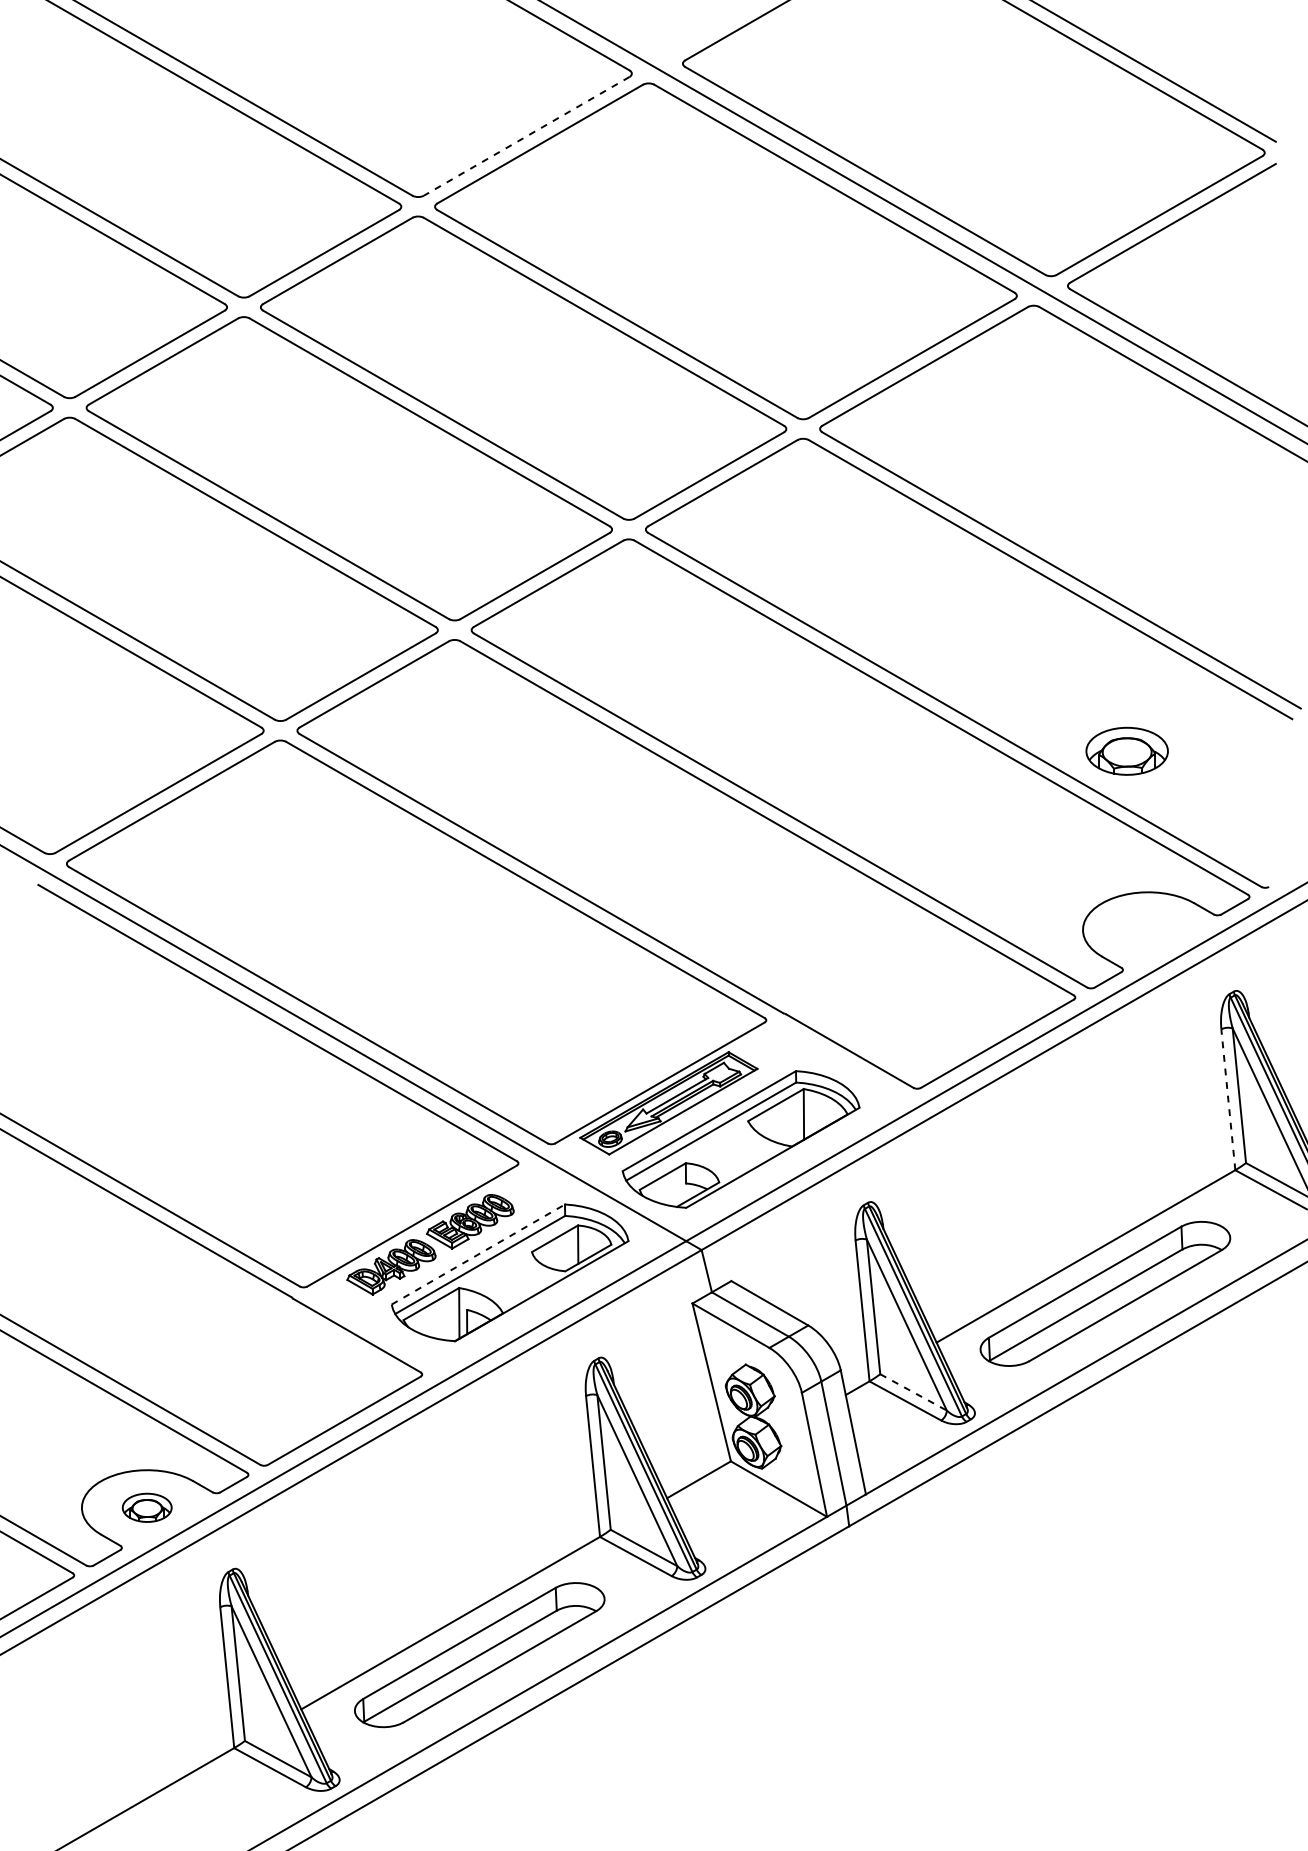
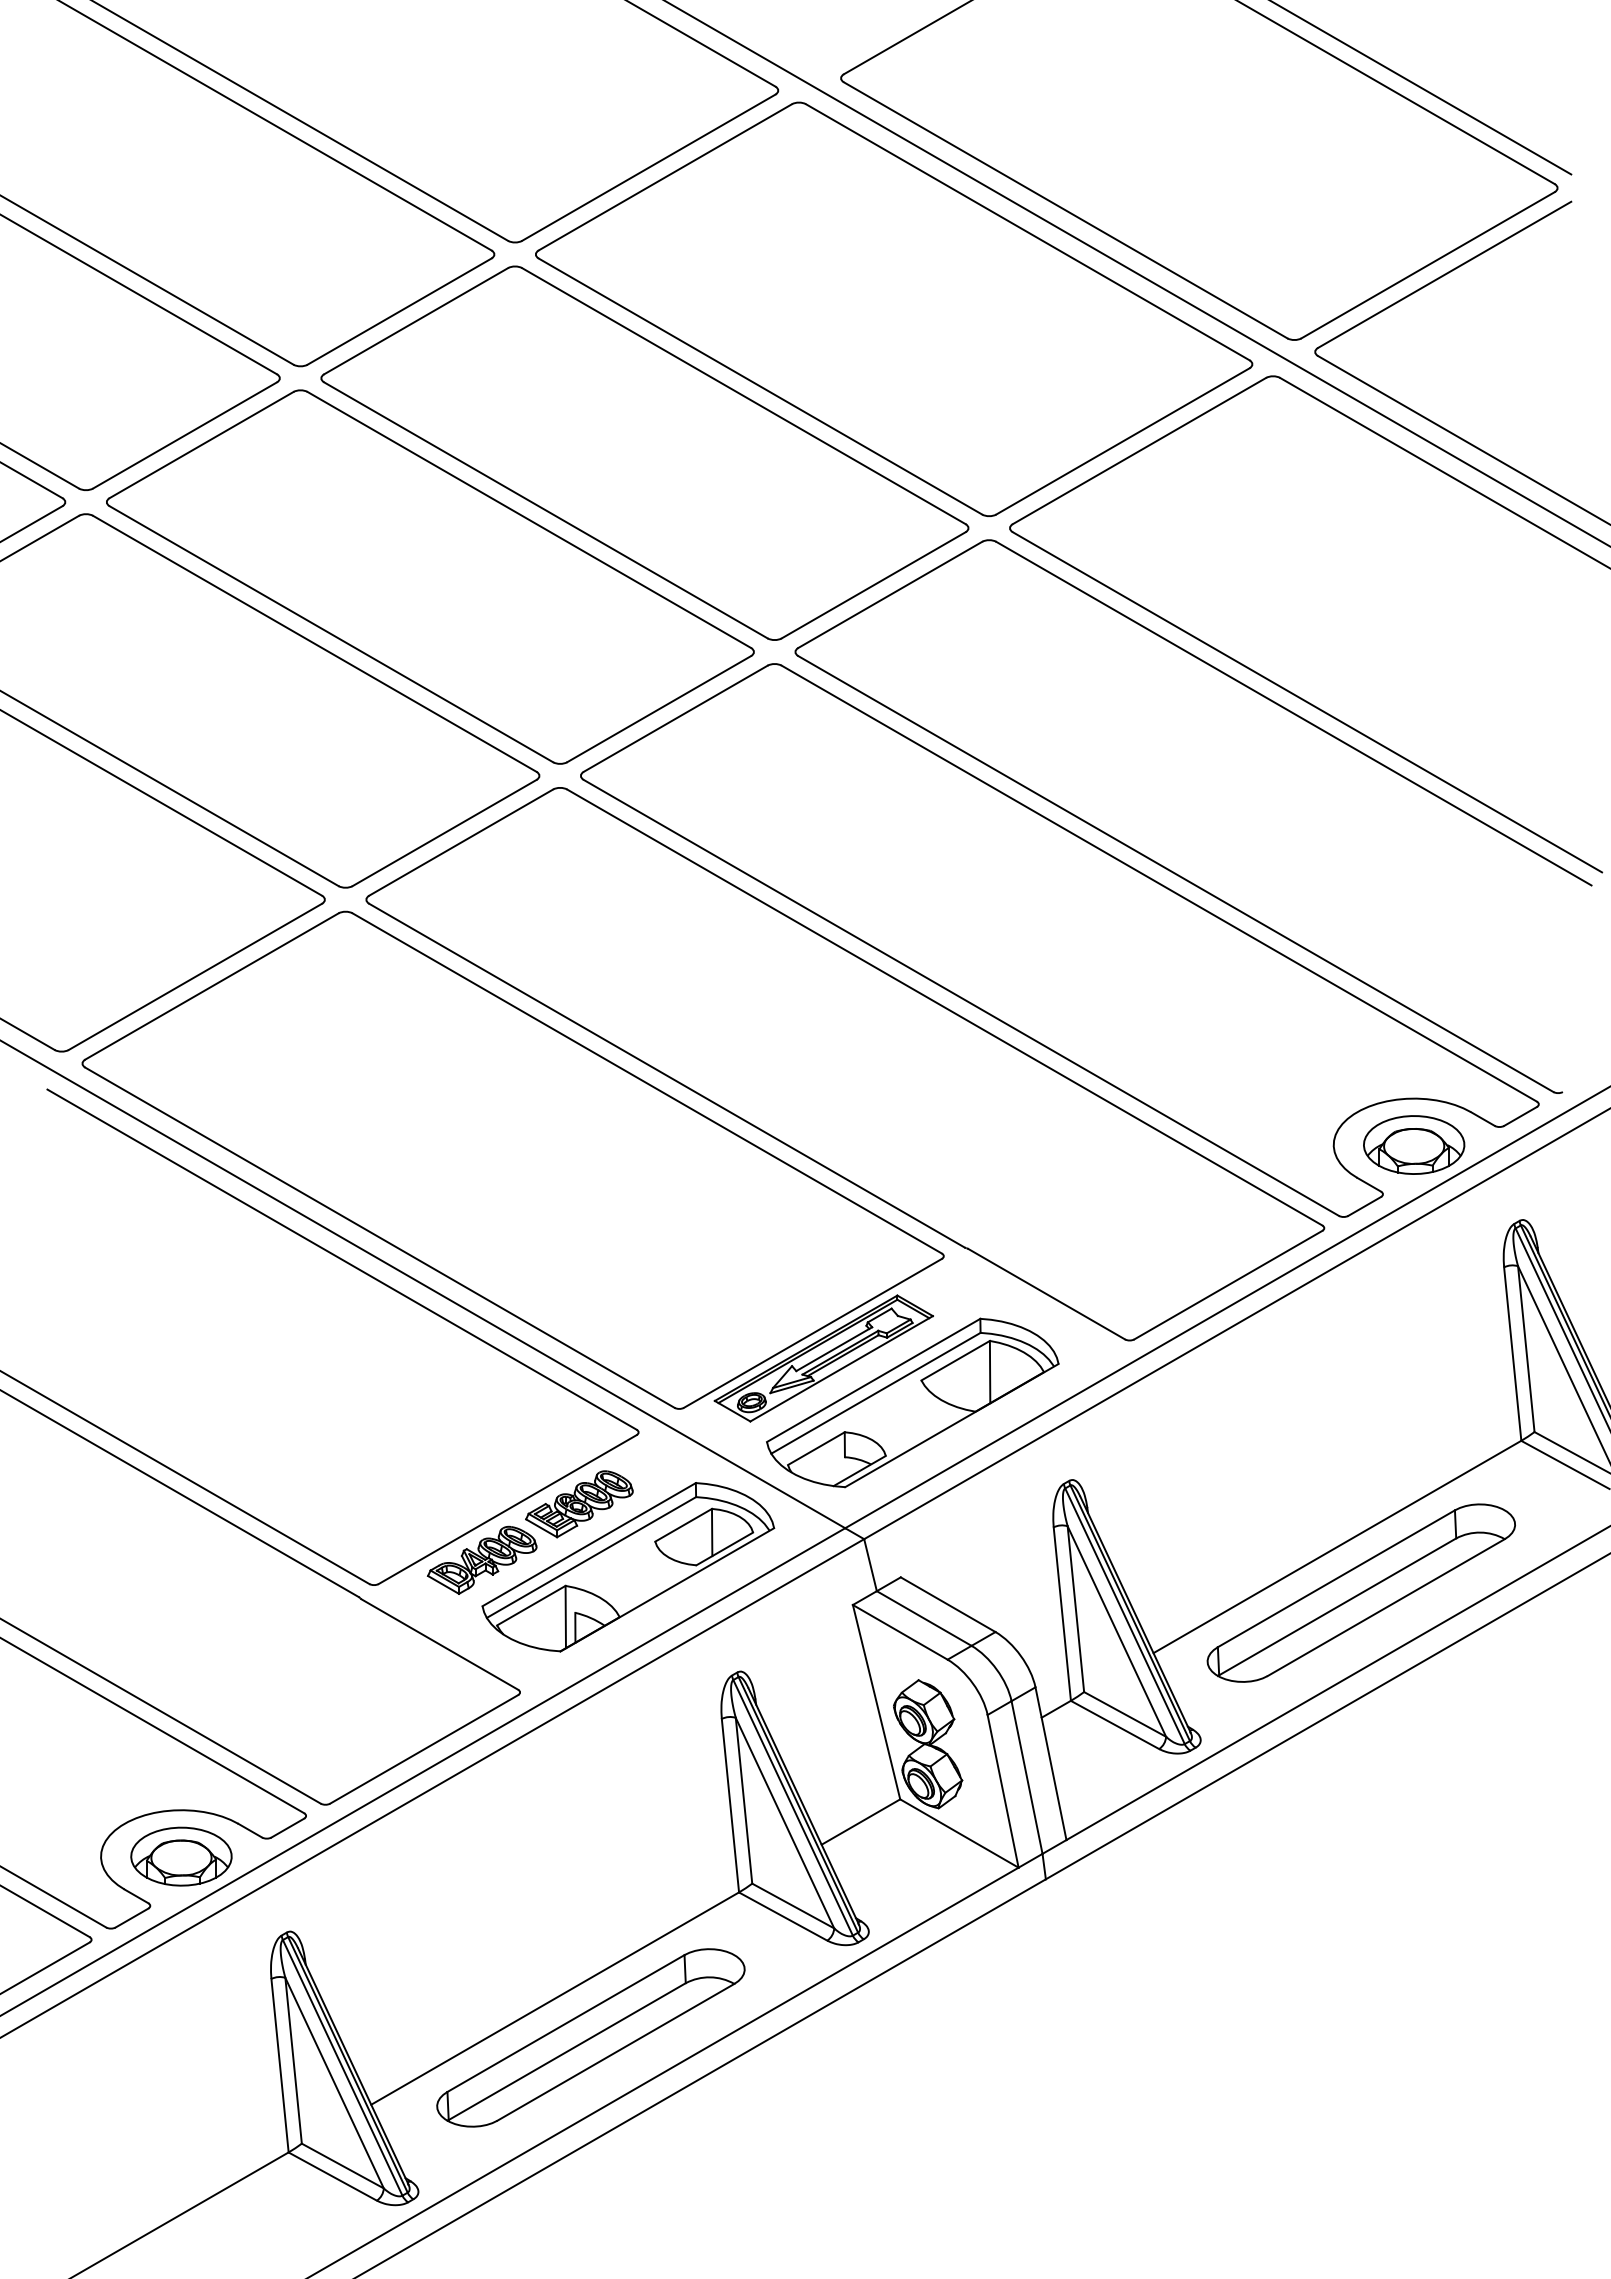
line: (526, 136) -> (648, 168), dashed -> solid
part: (1127, 750) -> (1414, 1144), moved
line: (1228, 1099) -> (1512, 1353), dashed -> solid
line: (478, 1254) -> (589, 1544), dashed -> solid
line: (913, 1392) -> (1125, 1714), dashed -> solid
part: (147, 1507) -> (181, 1856), size x1.67

